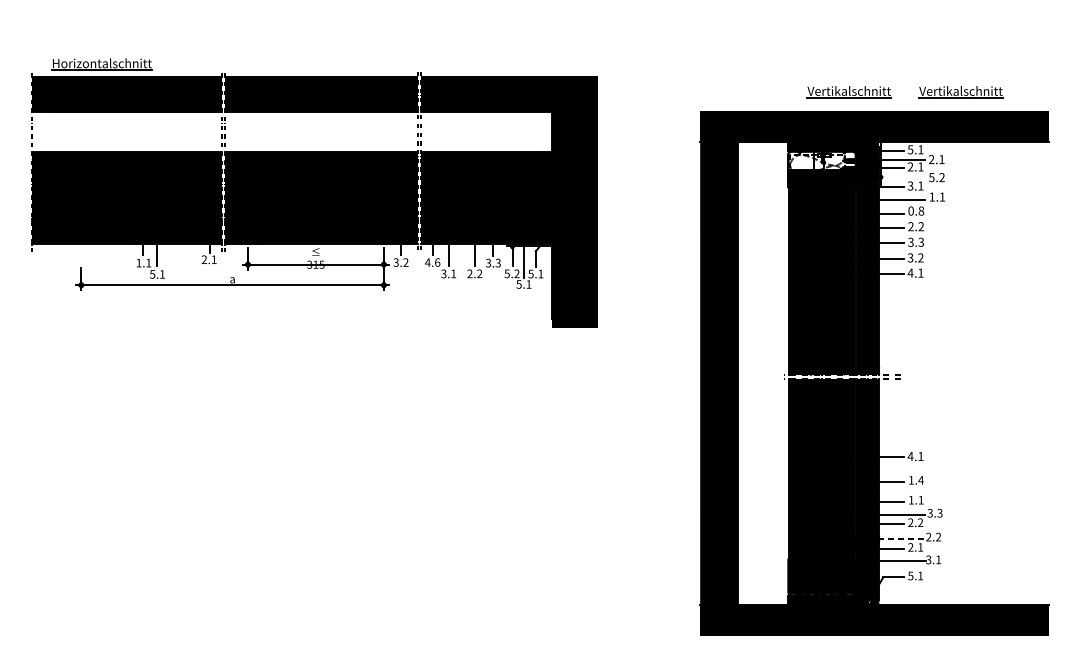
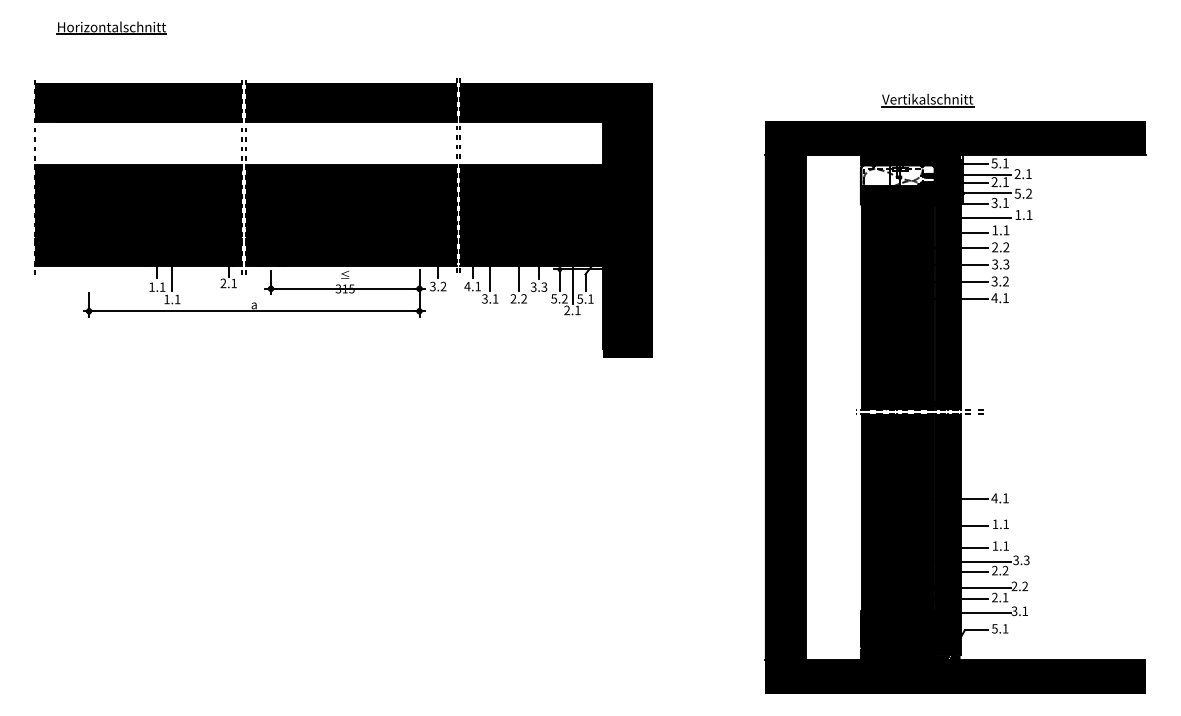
part: (101, 63) -> (111, 27), moved
part: (960, 92) -> (1049, 100), removed
line: (903, 177) -> (986, 193), added
text: (915, 211) -> (1000, 230), 0.8 -> 1.1
text: (437, 262) -> (478, 286), 4.6 -> 4.1
text: (152, 274) -> (166, 299), 5.1 -> 1.1
text: (519, 284) -> (567, 310), 5.1 -> 2.1
text: (921, 479) -> (1006, 523), 1.4 -> 1.1
line: (902, 538) -> (985, 587), dashed -> solid

